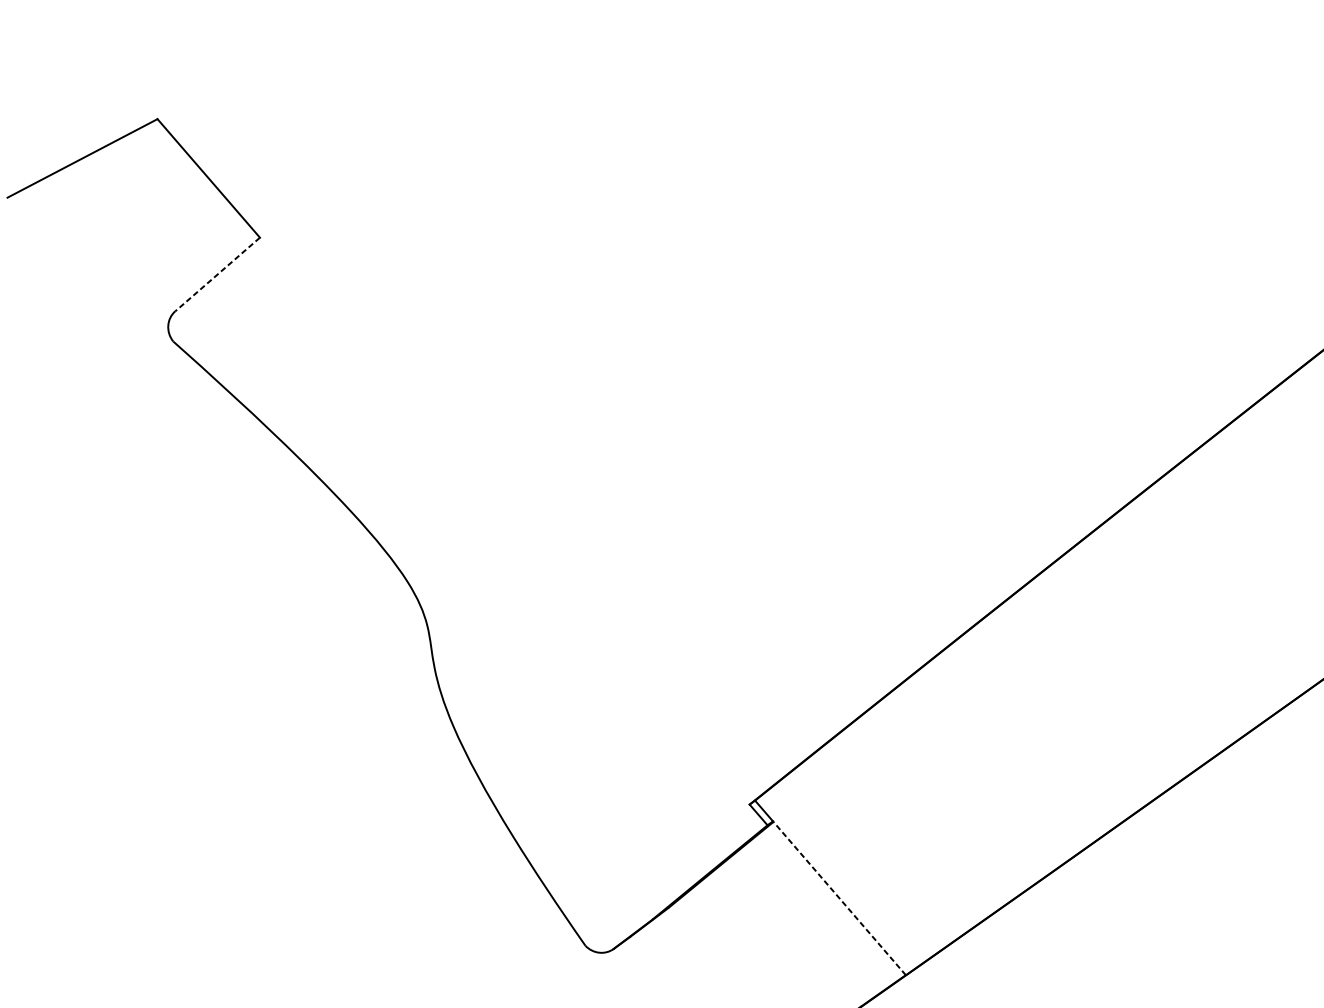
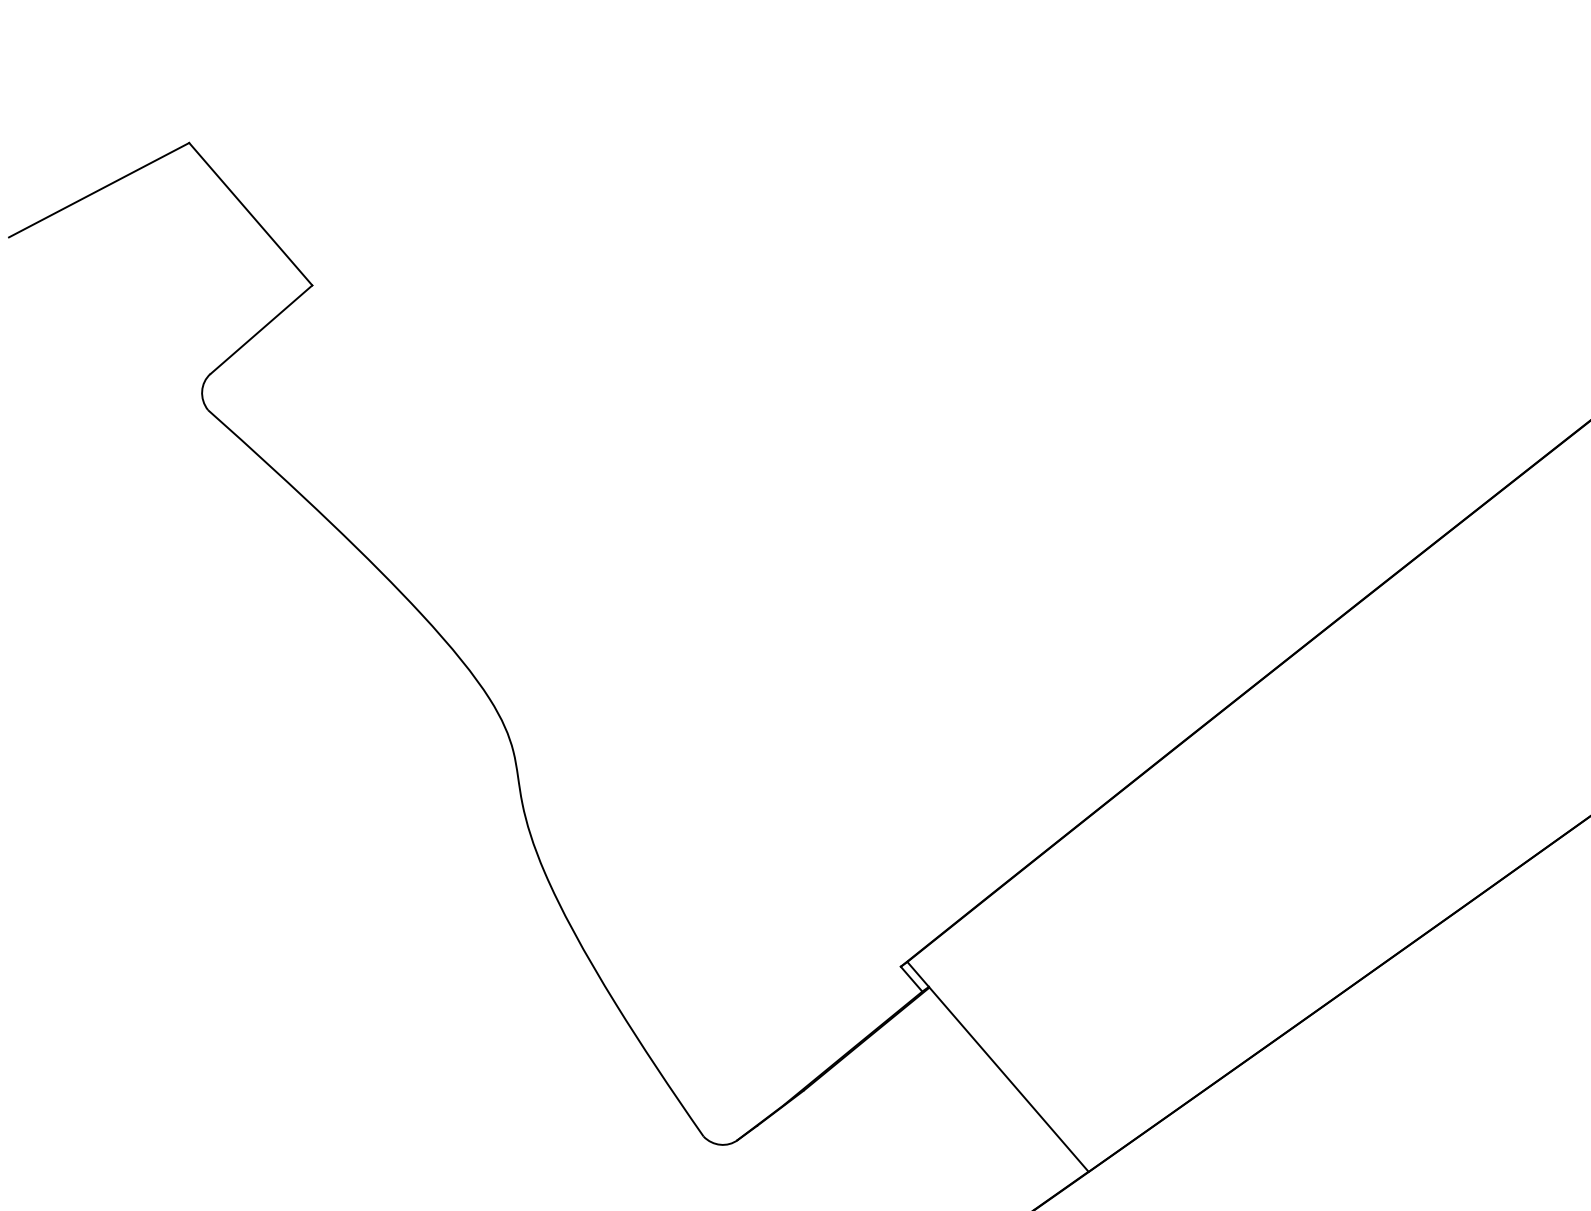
line: (217, 275) -> (261, 330), dashed -> solid
line: (839, 898) -> (1008, 1079), dashed -> solid

